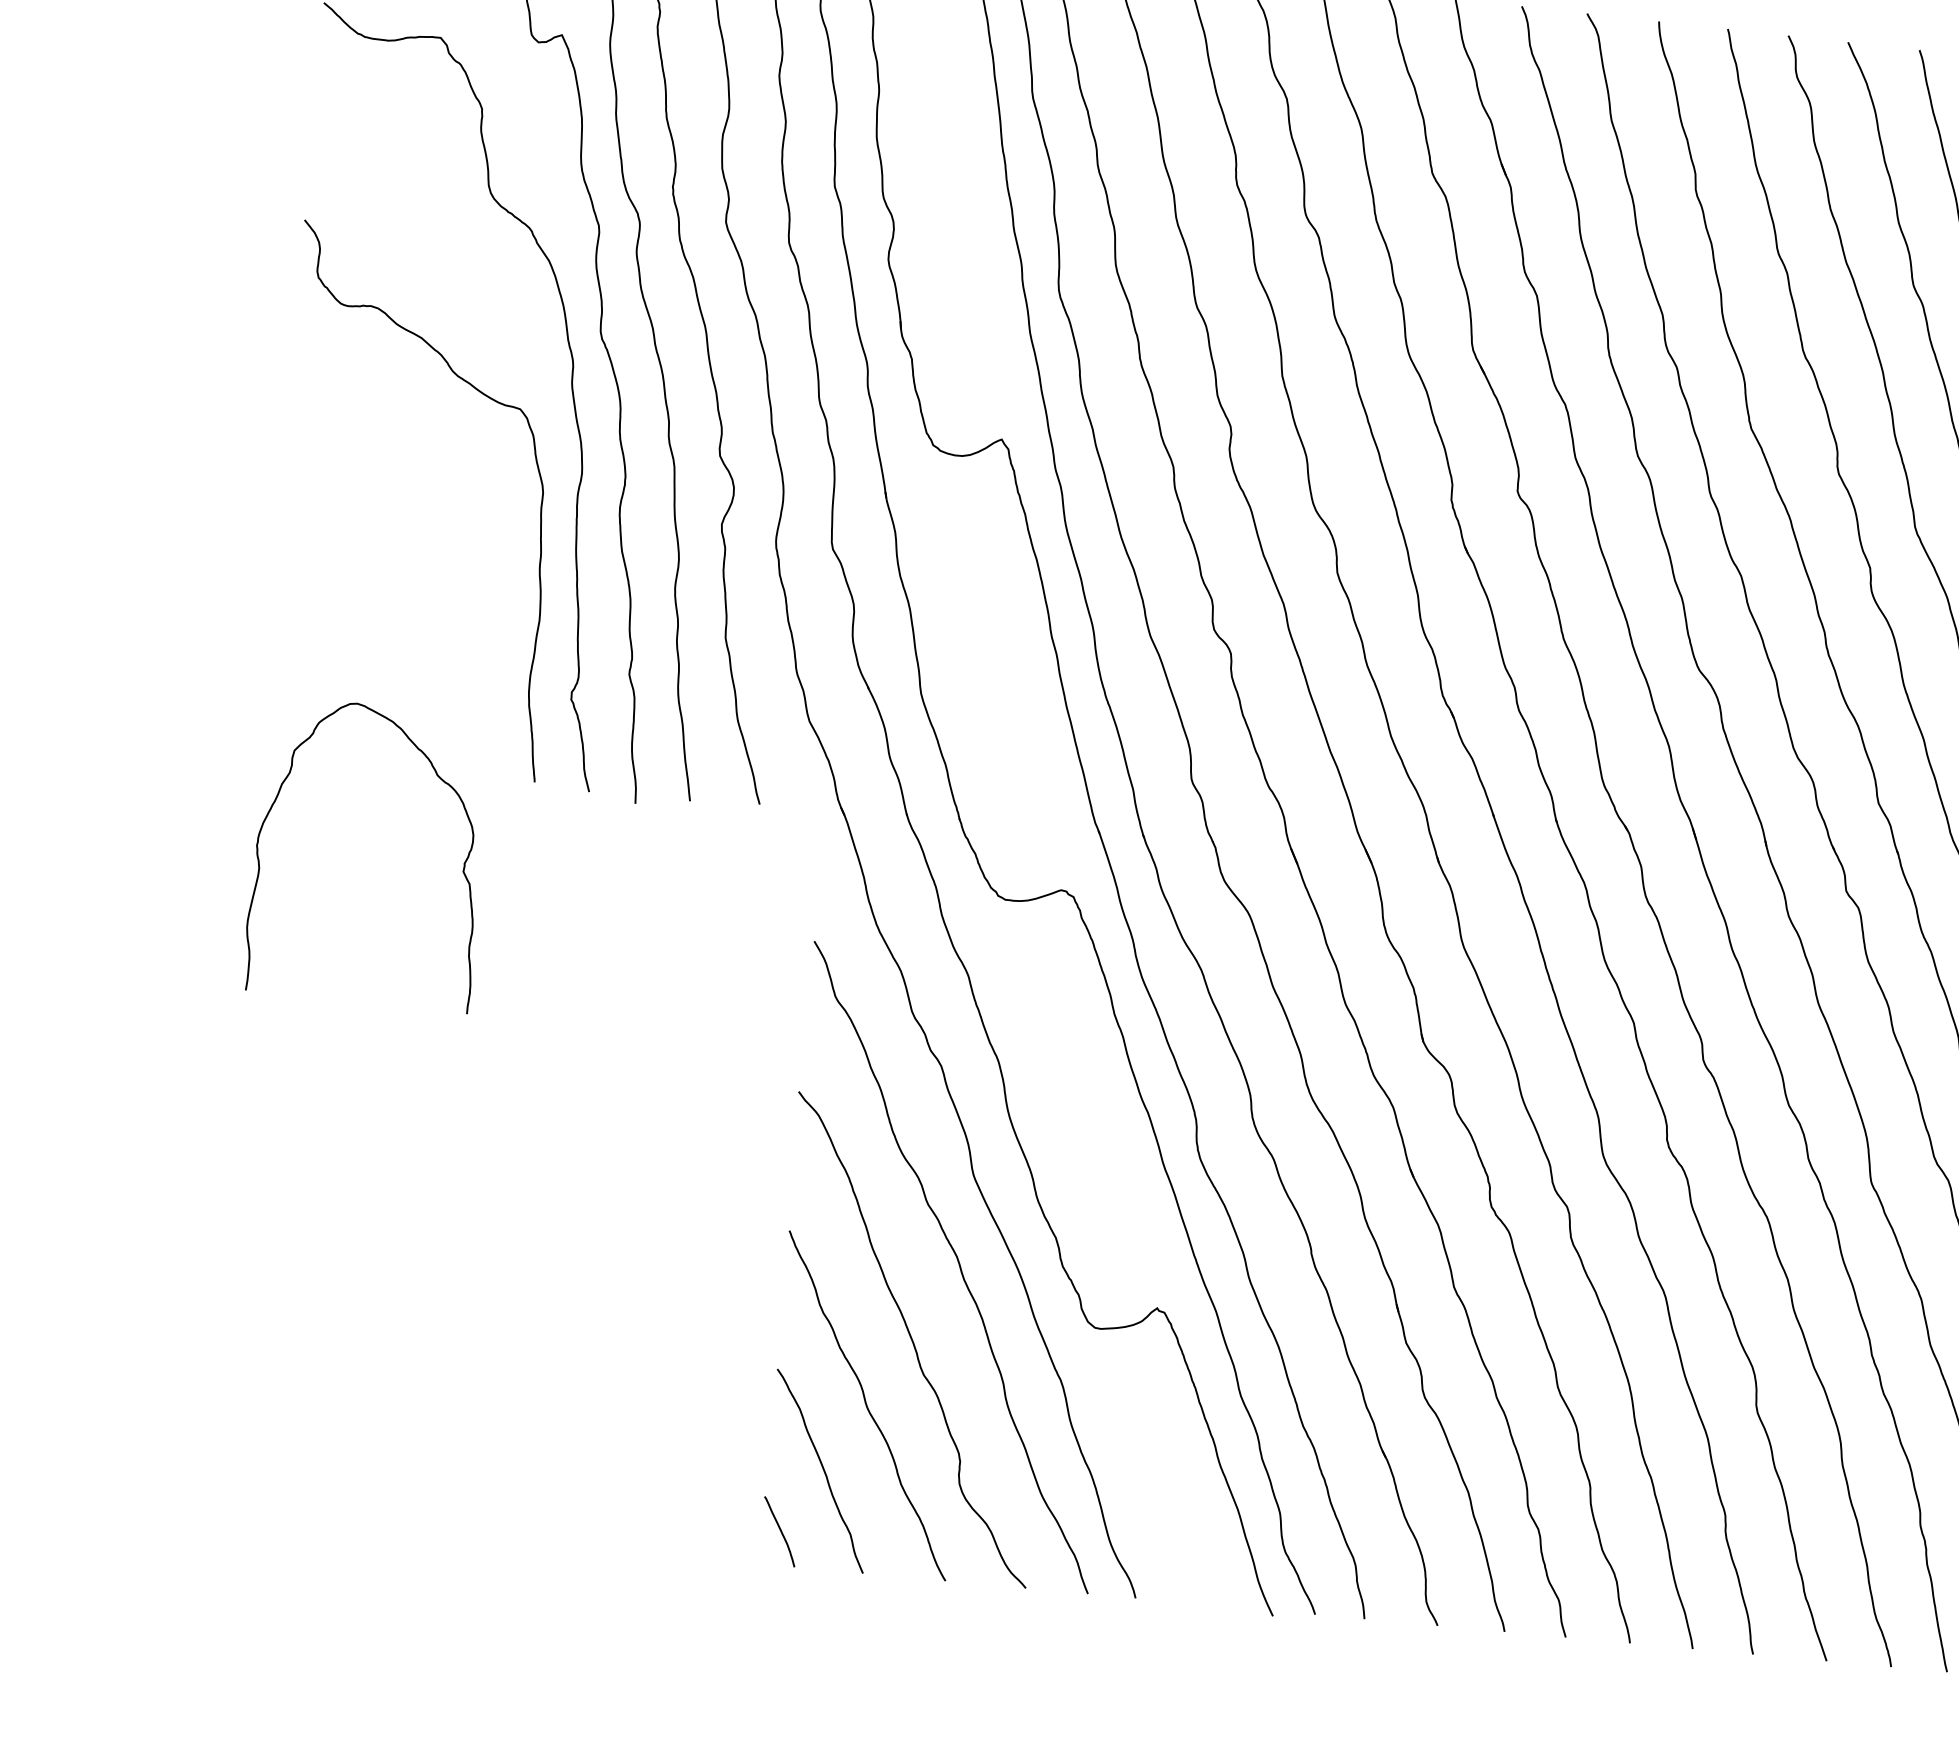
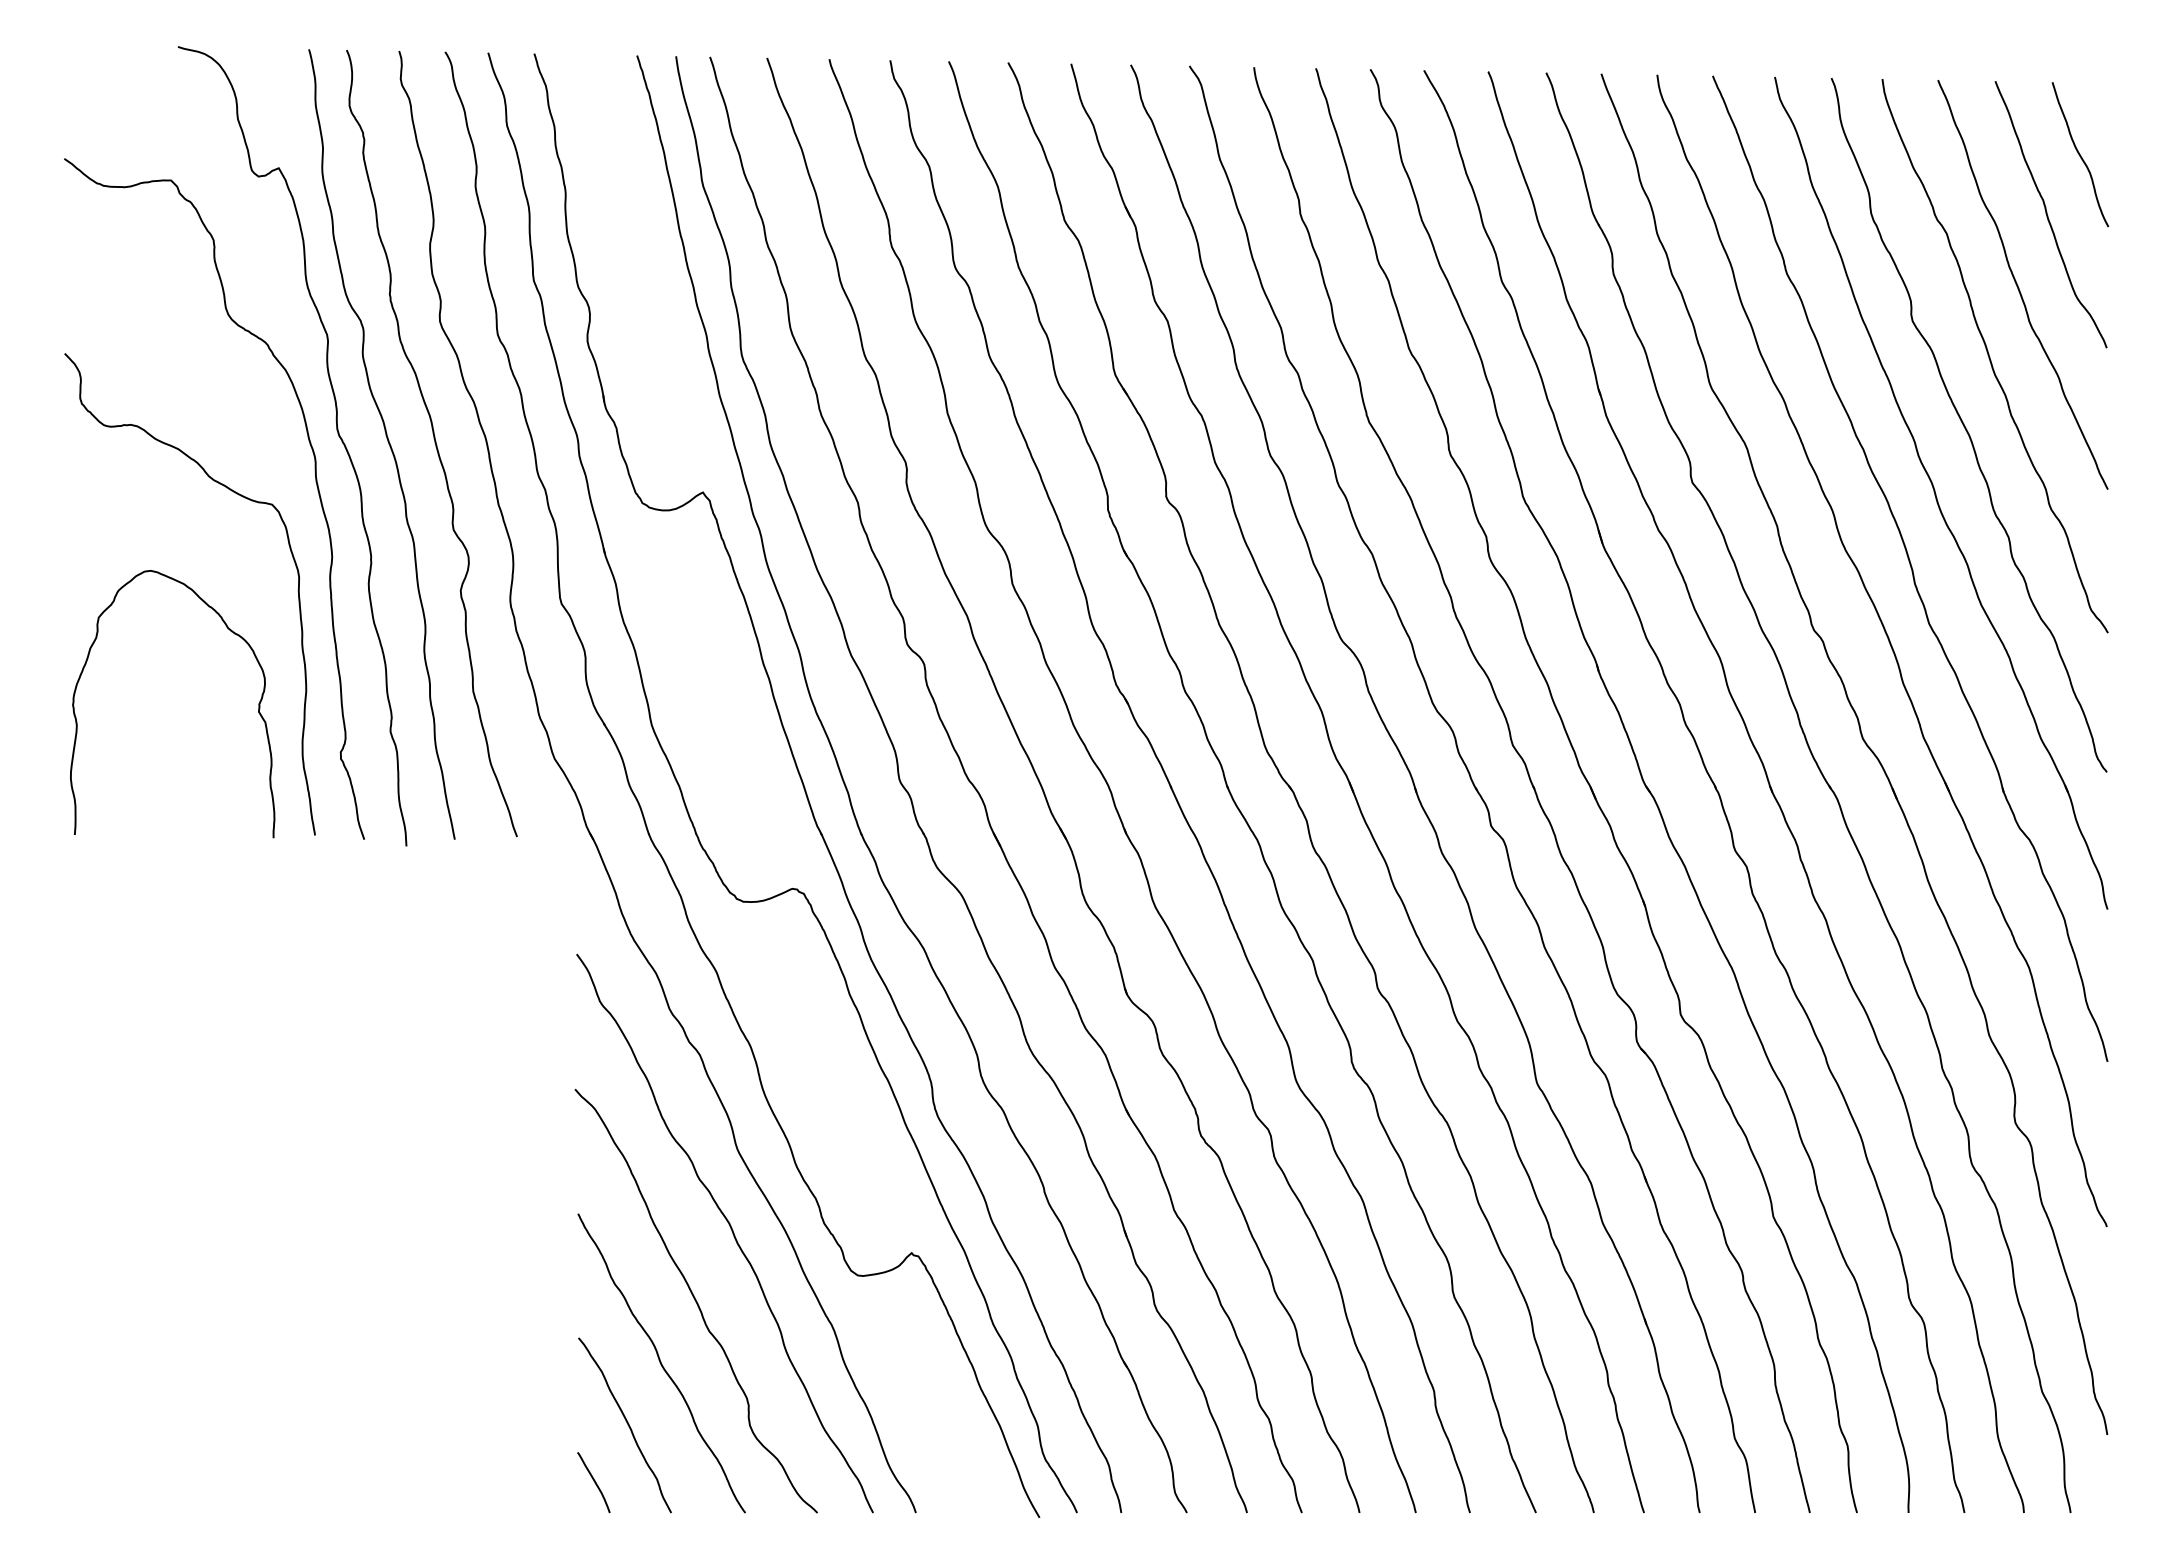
curve: (463, 863) -> (258, 704), moved

